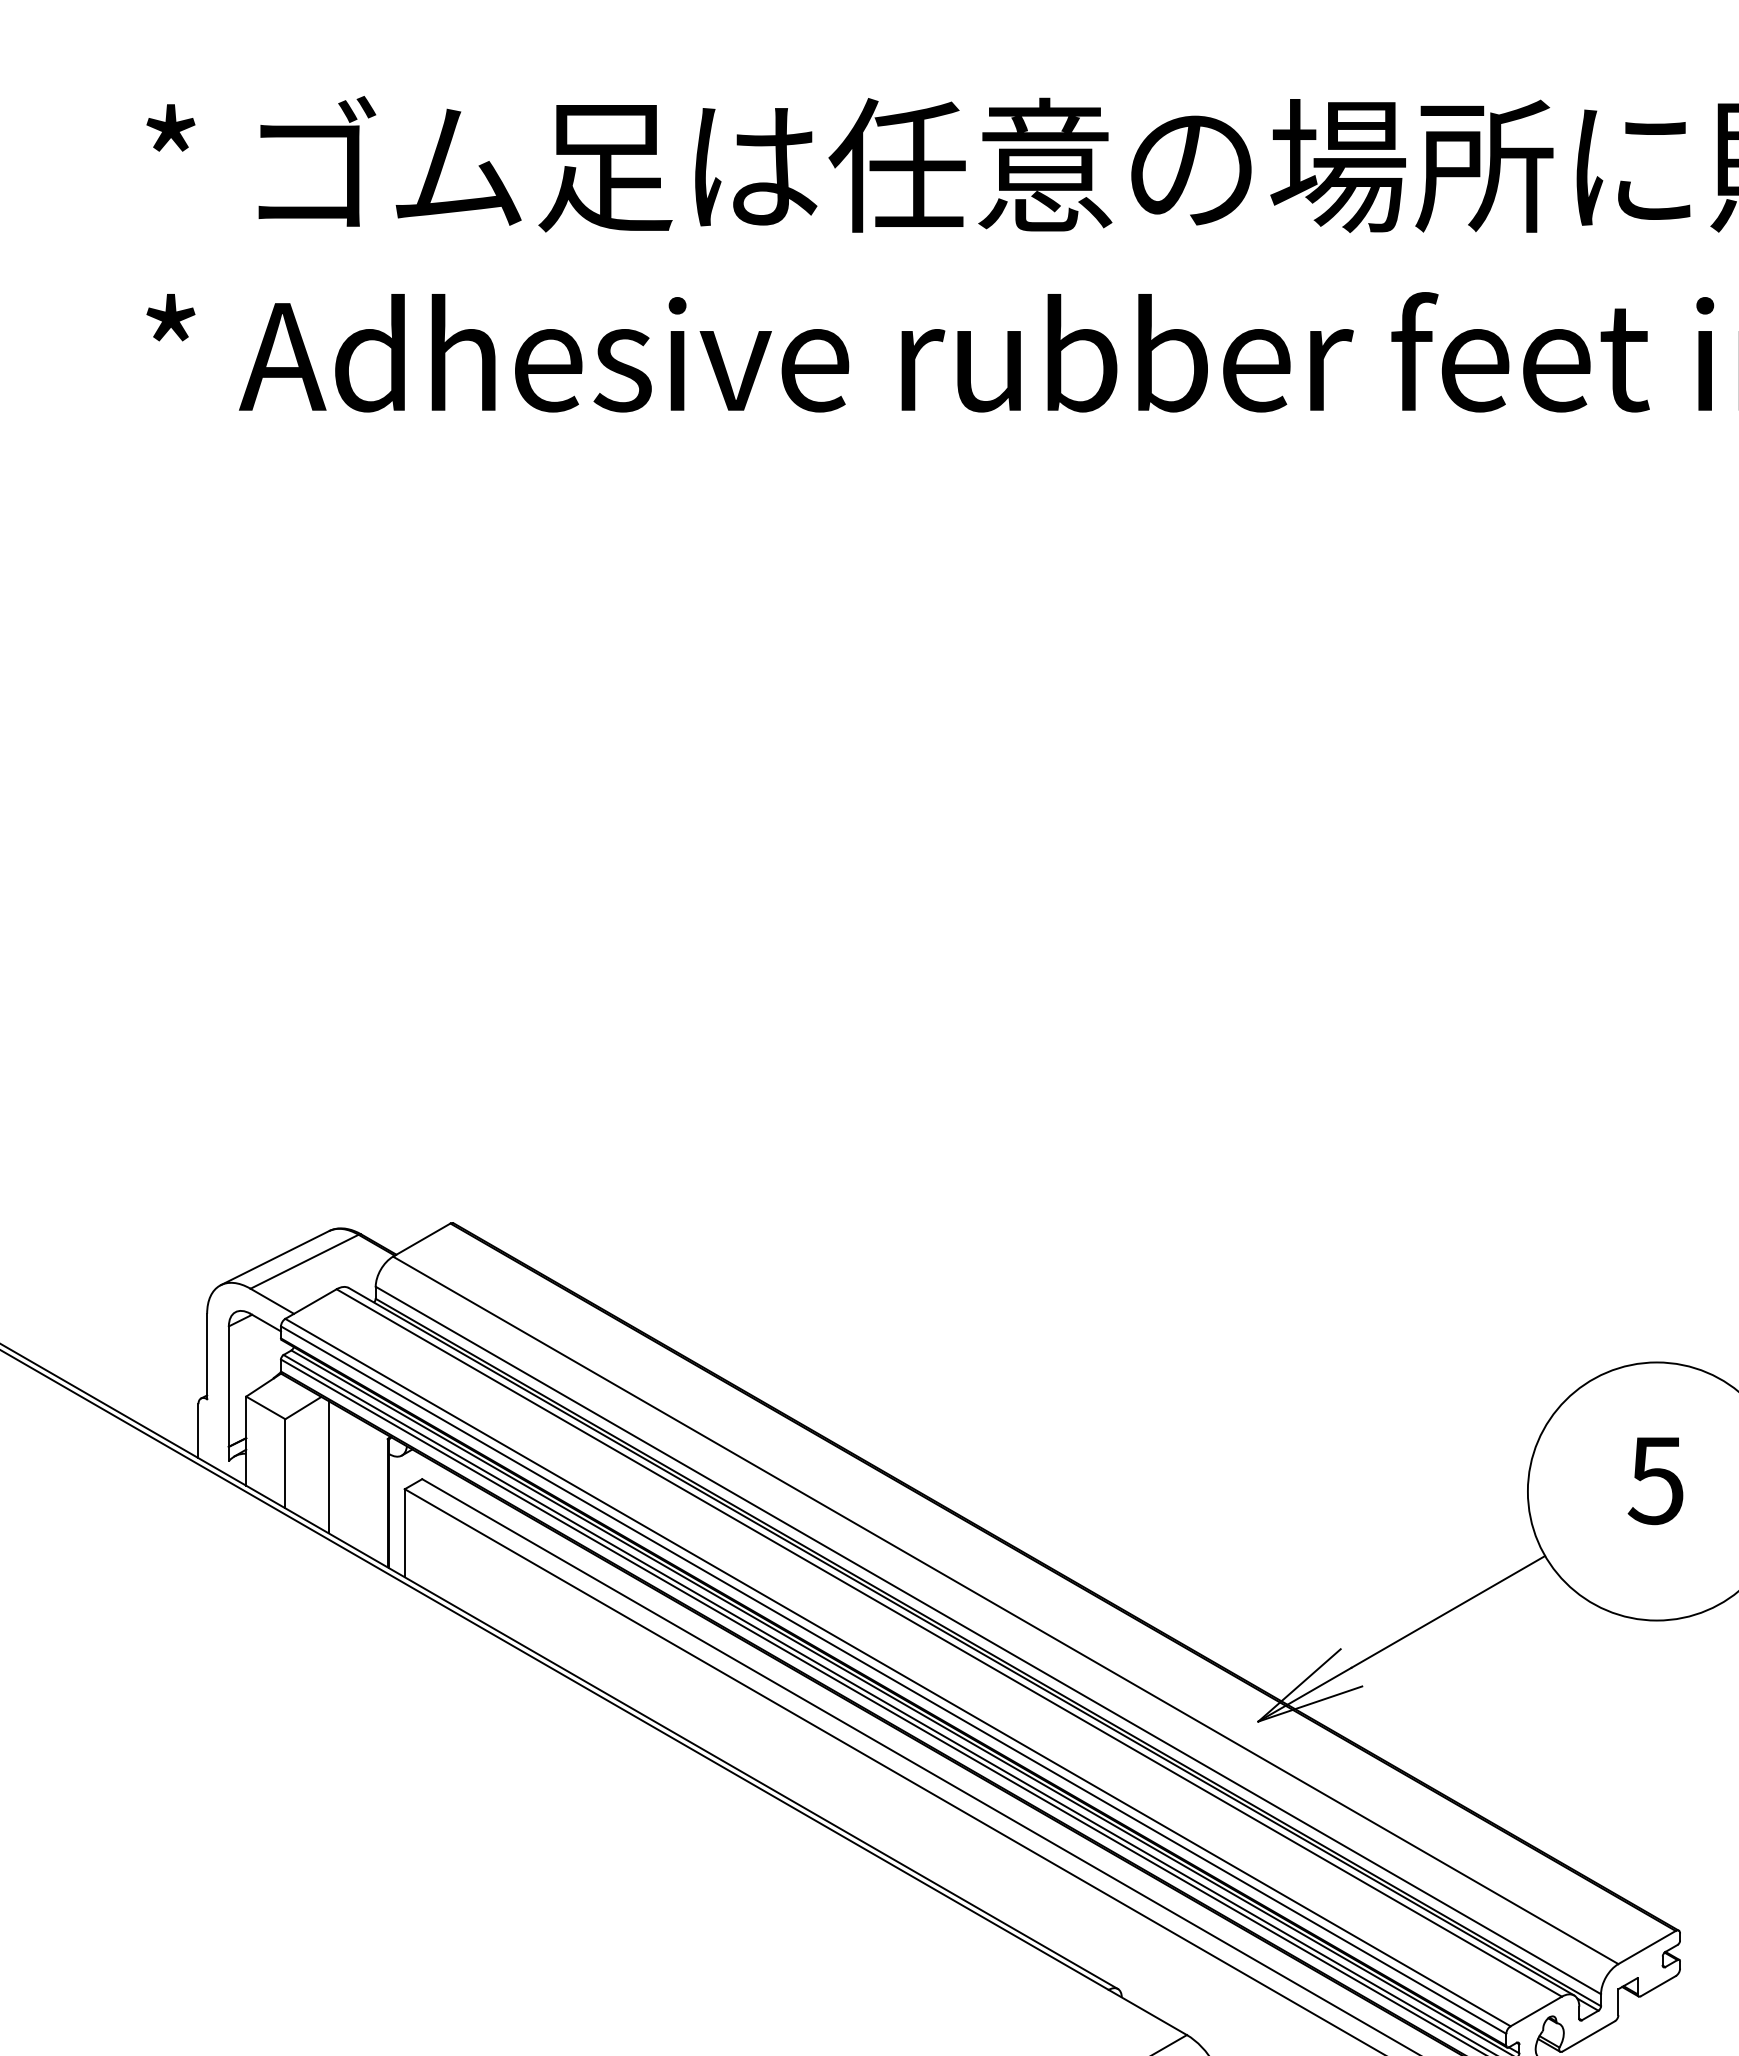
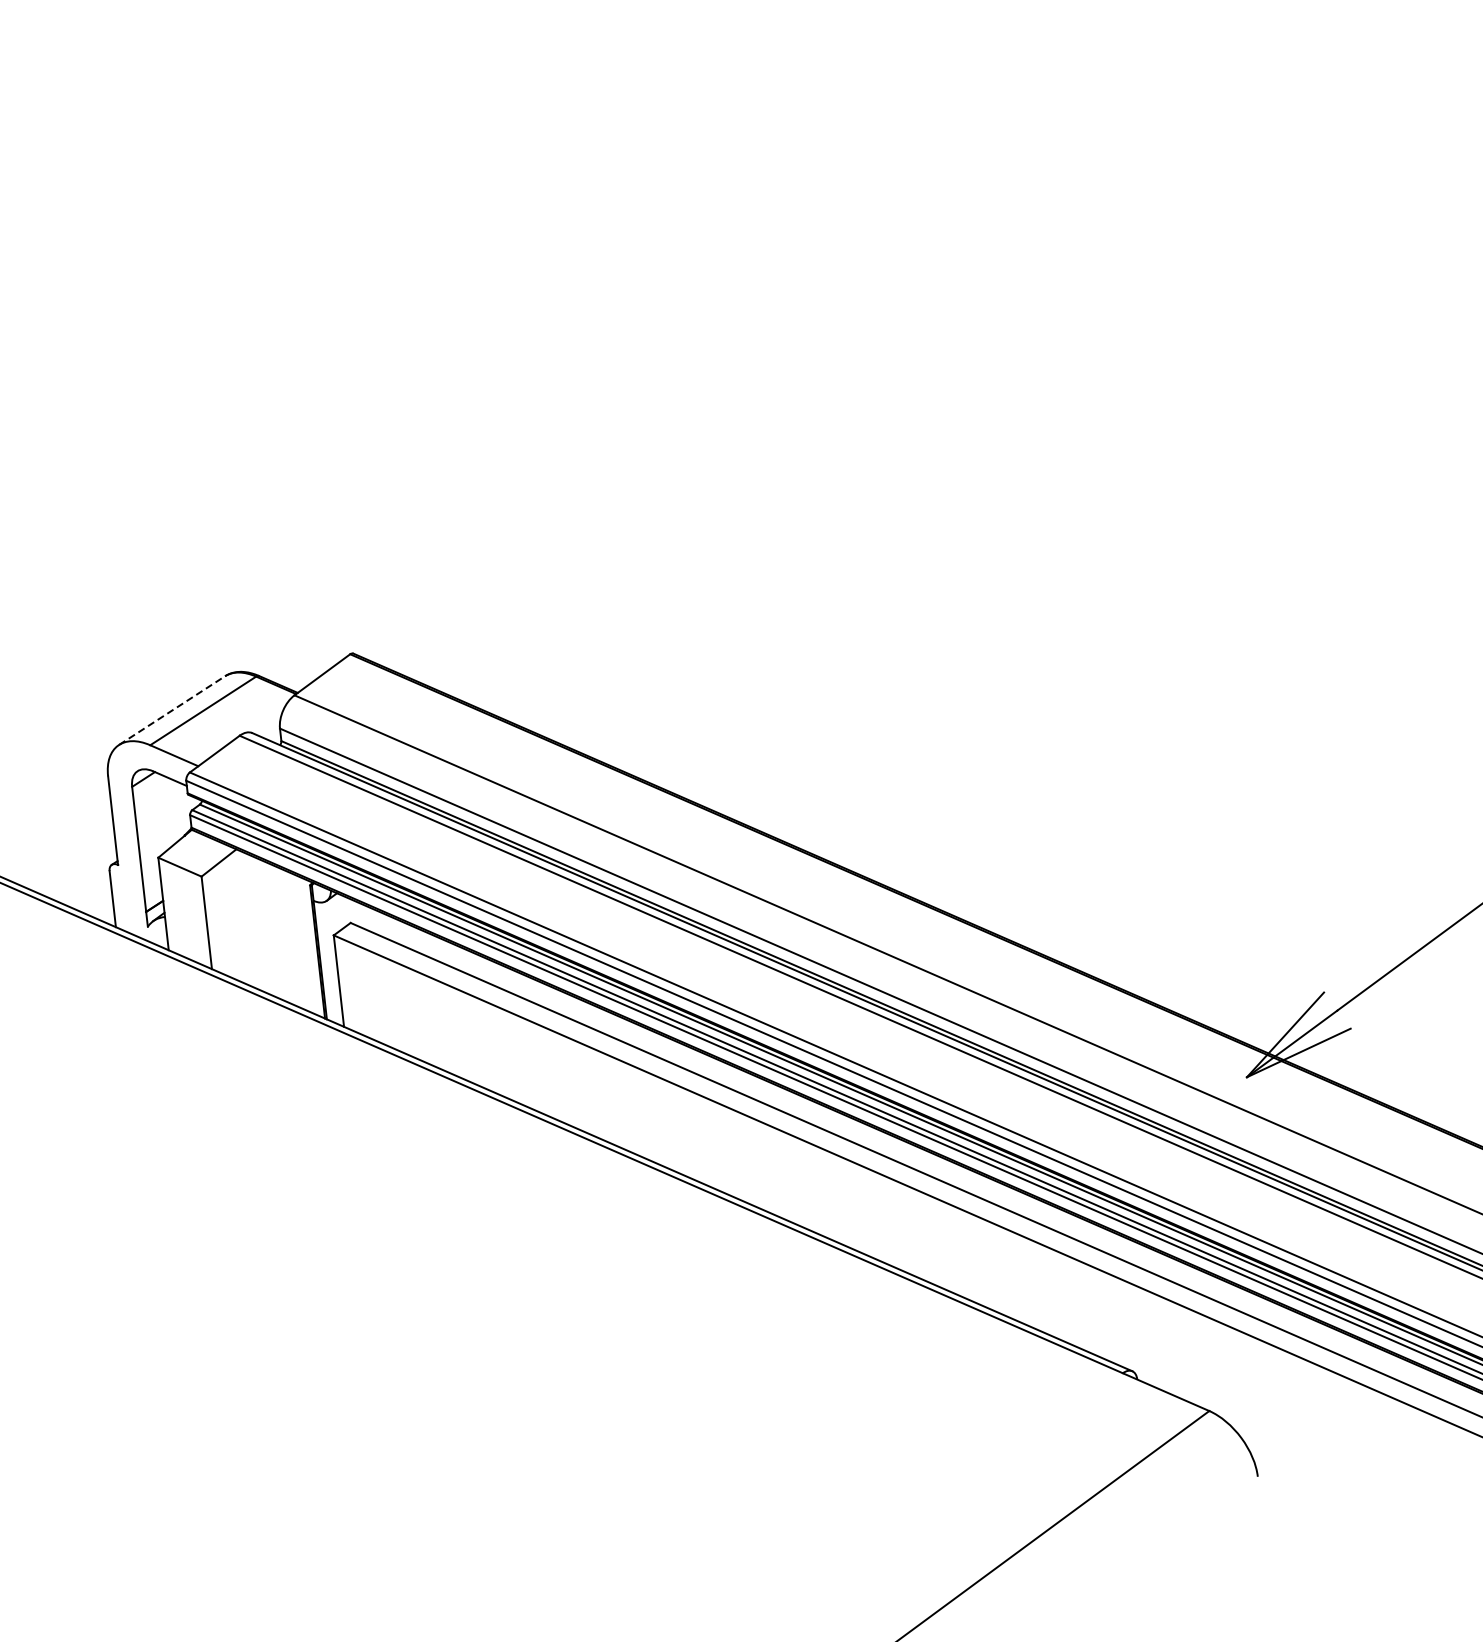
line: (275, 1257) -> (172, 709), solid -> dashed
line: (328, 1467) -> (252, 921), removed

